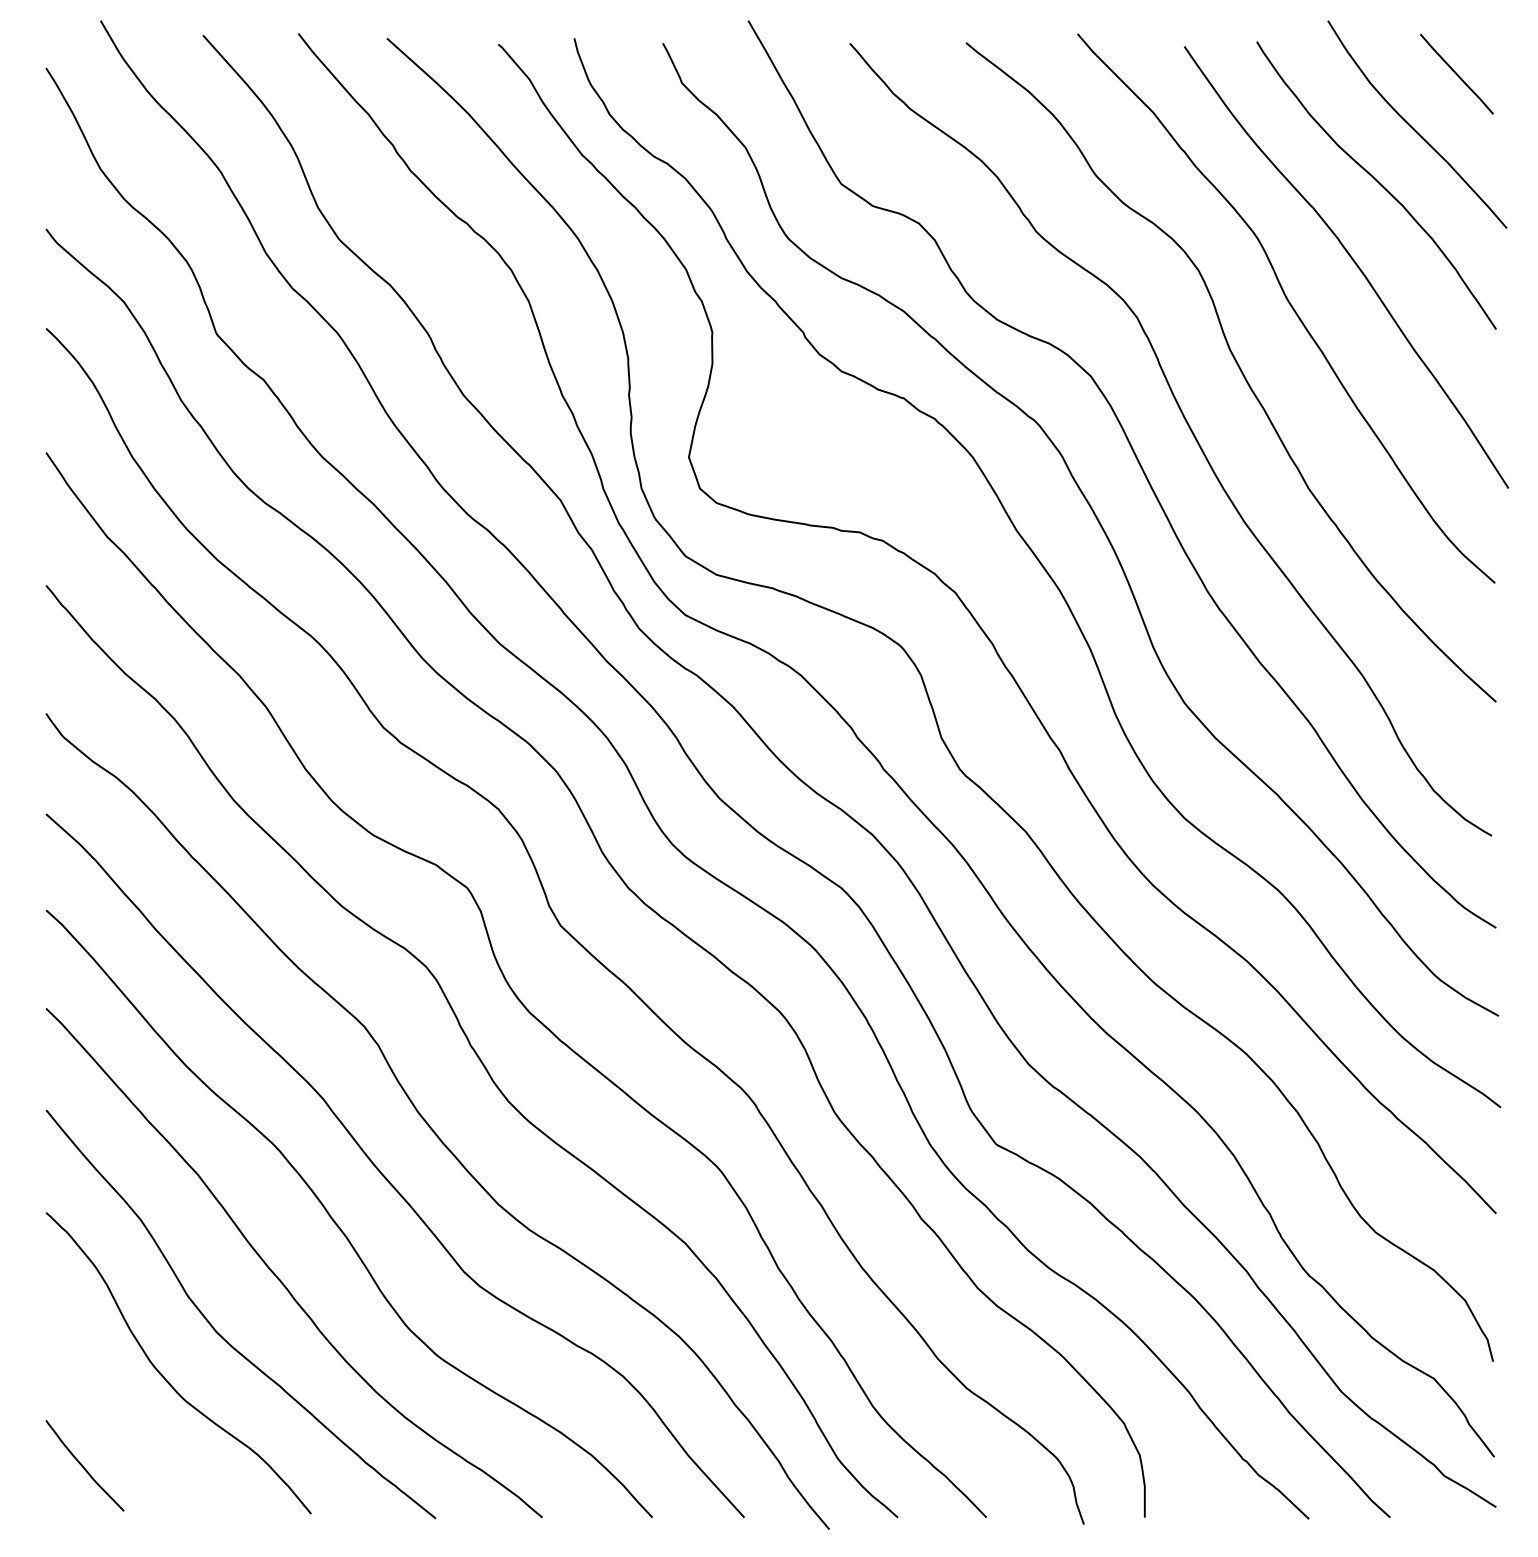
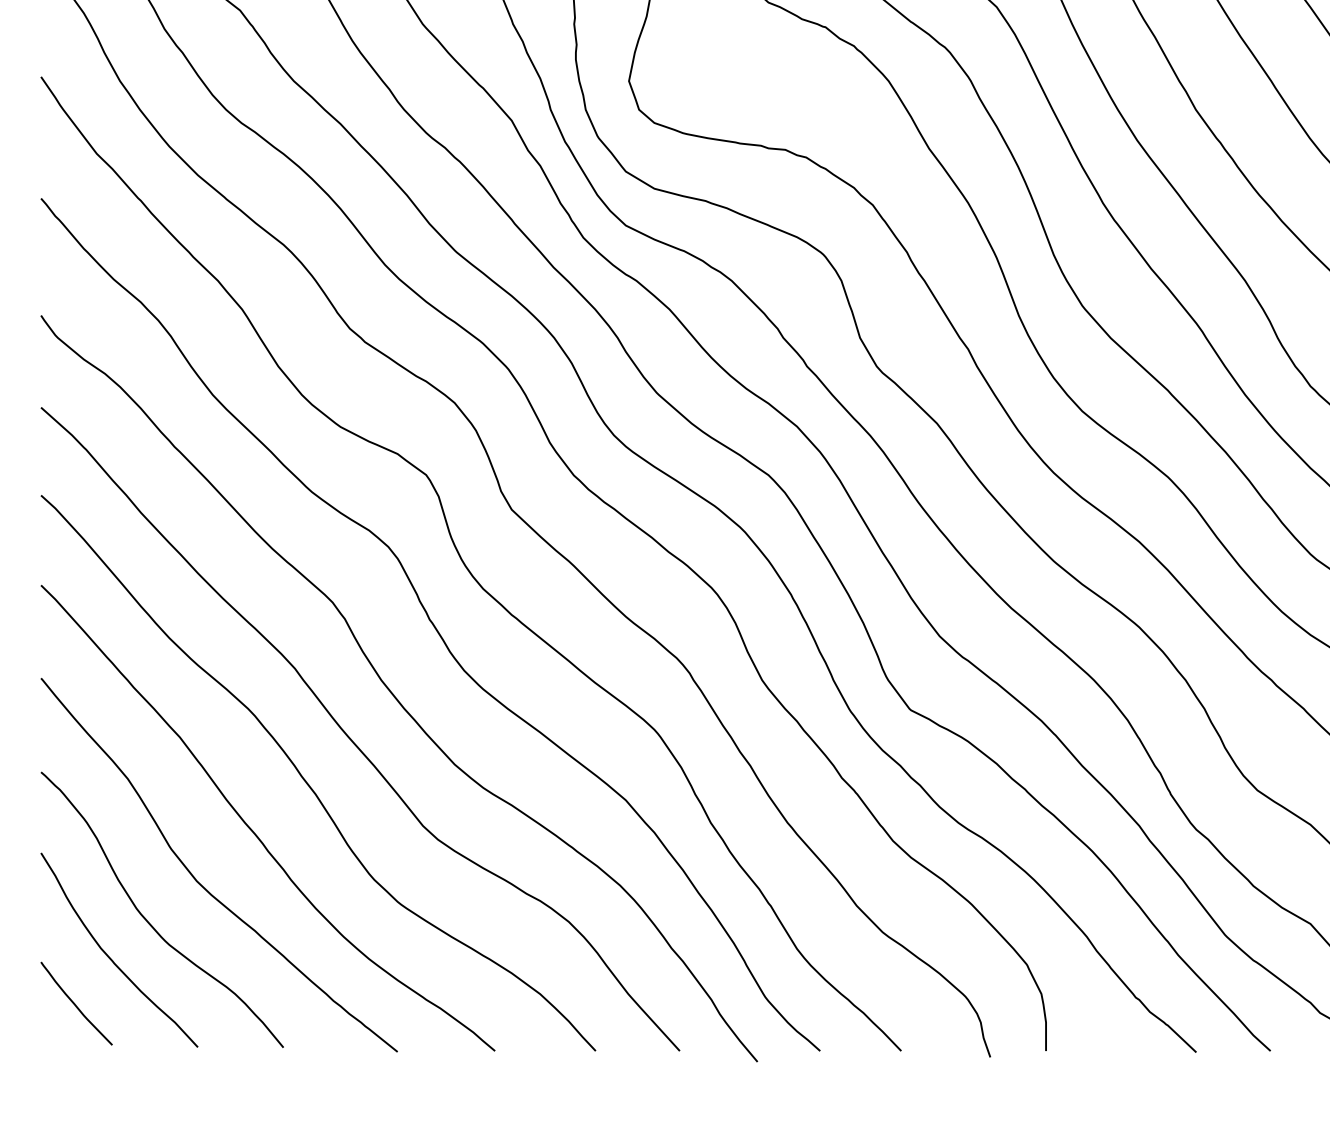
curve: (122, 1415) -> (110, 957), added

